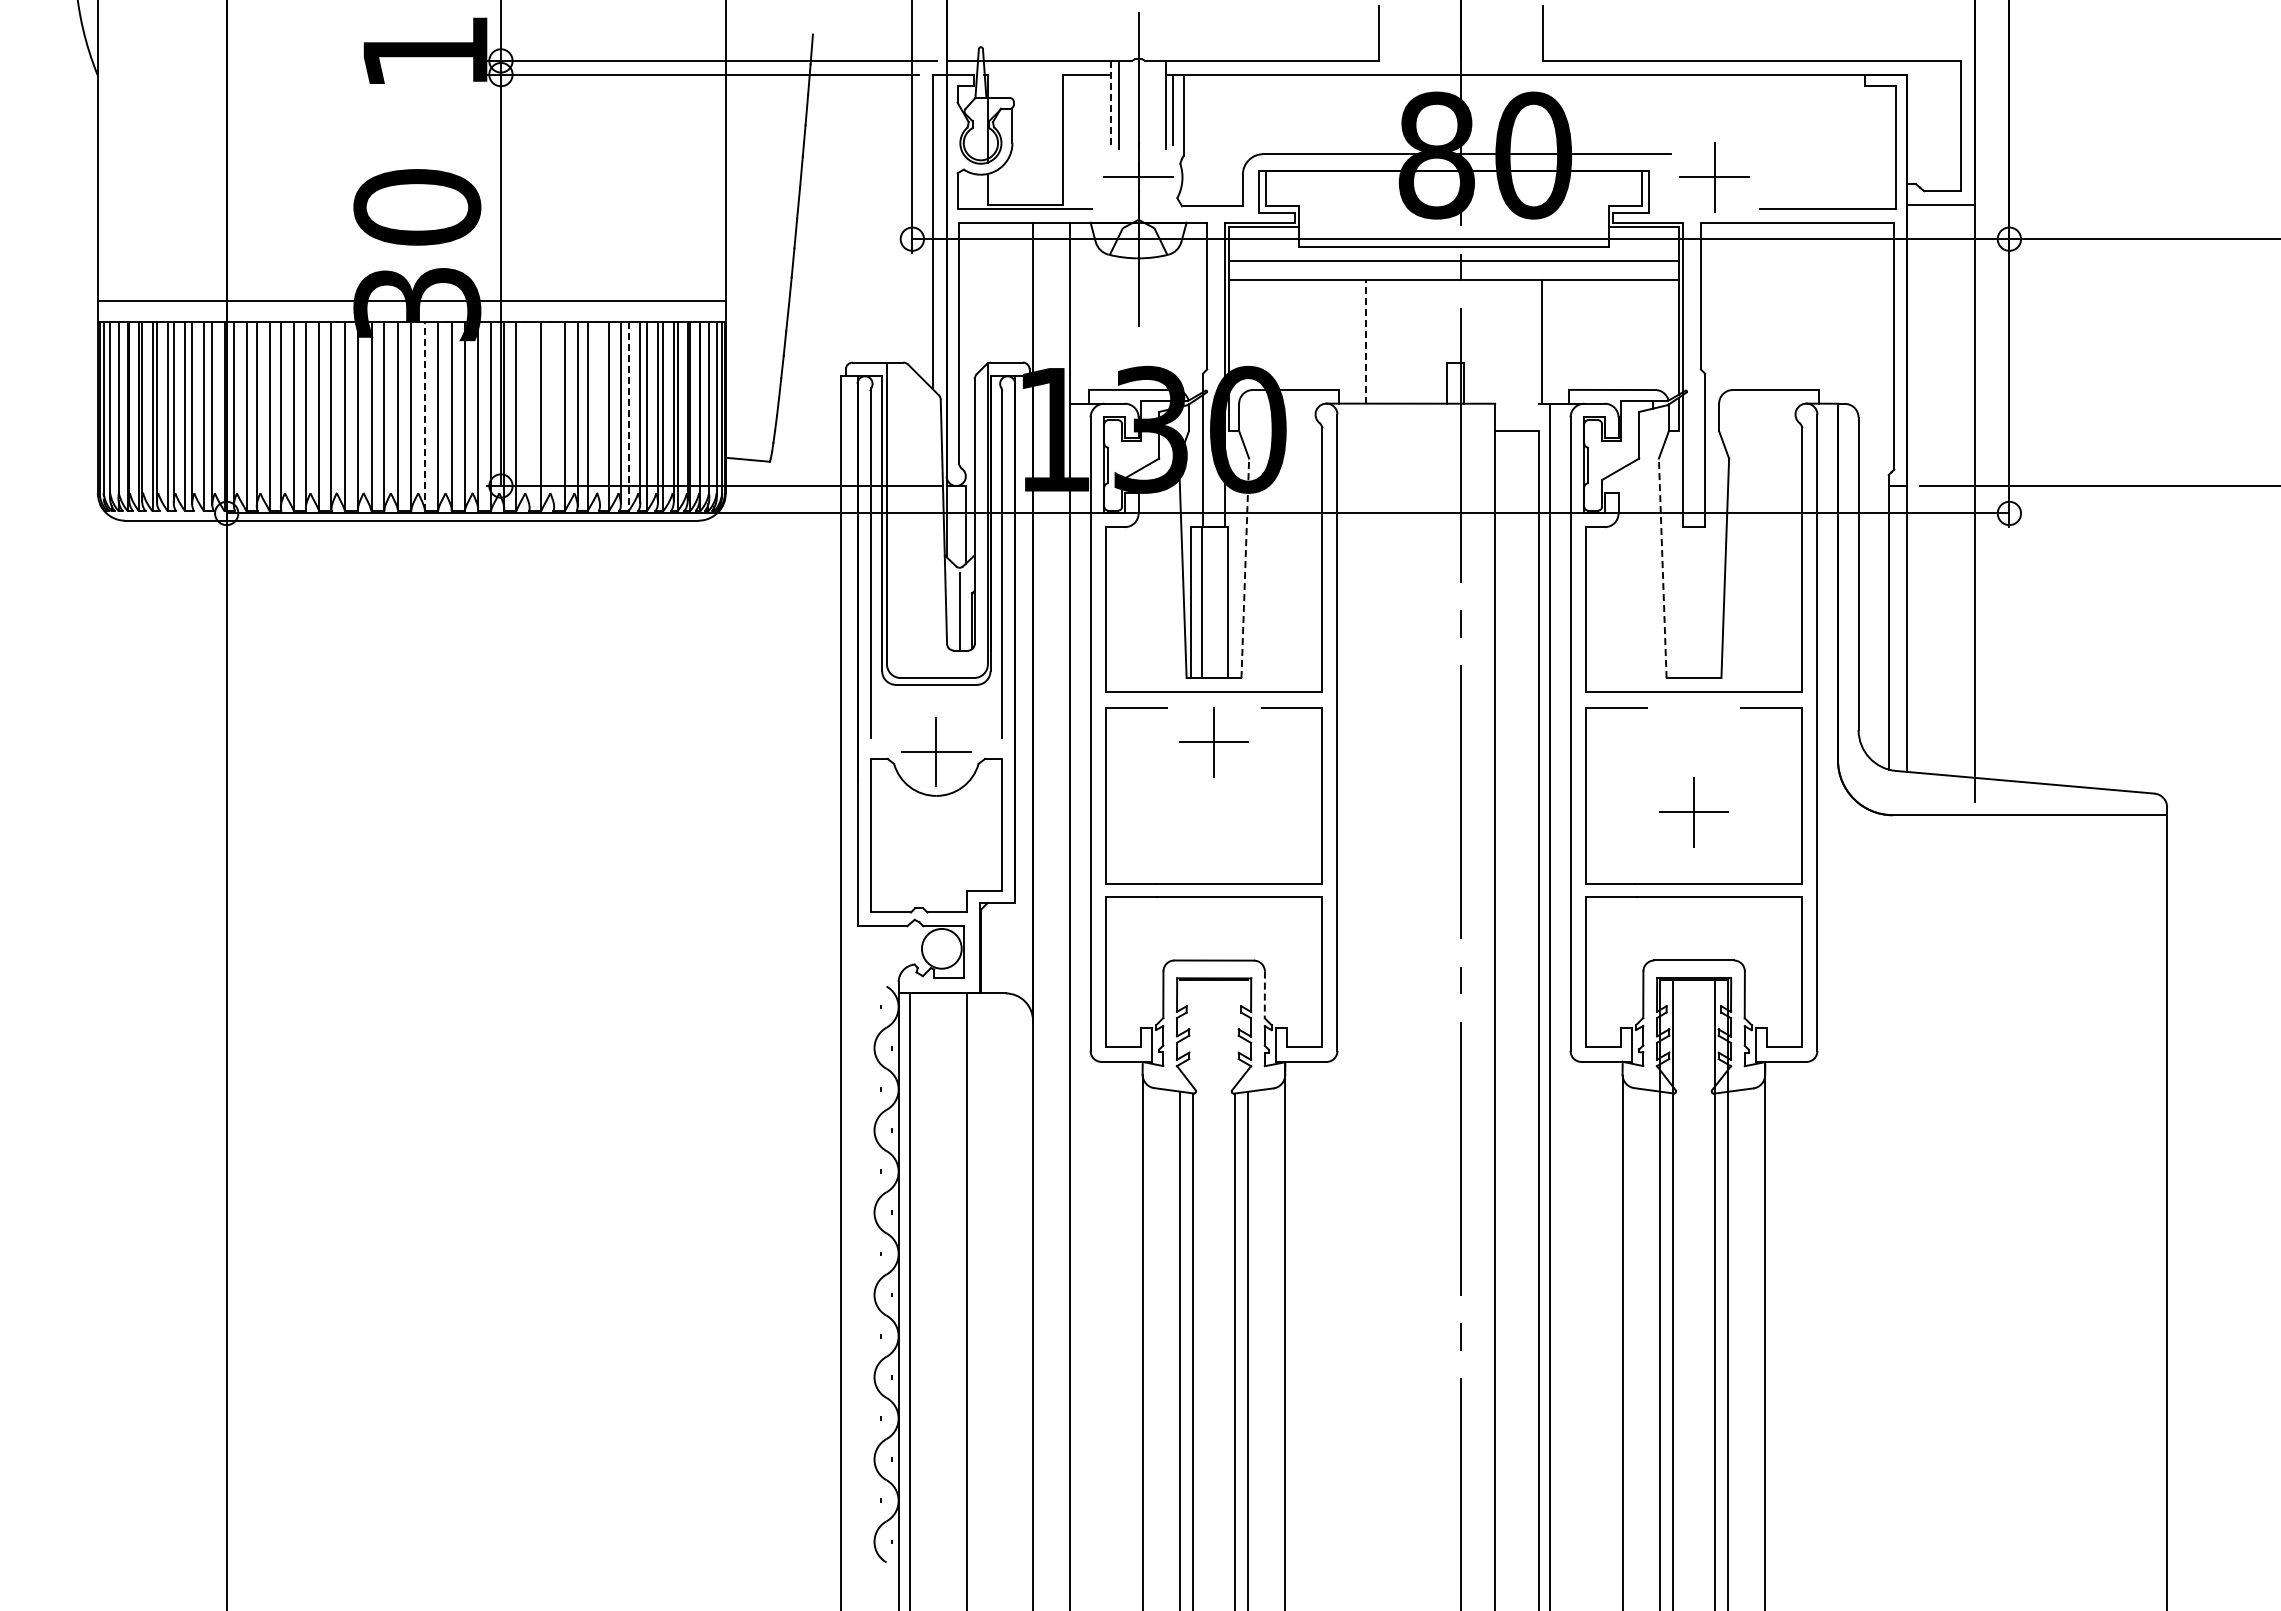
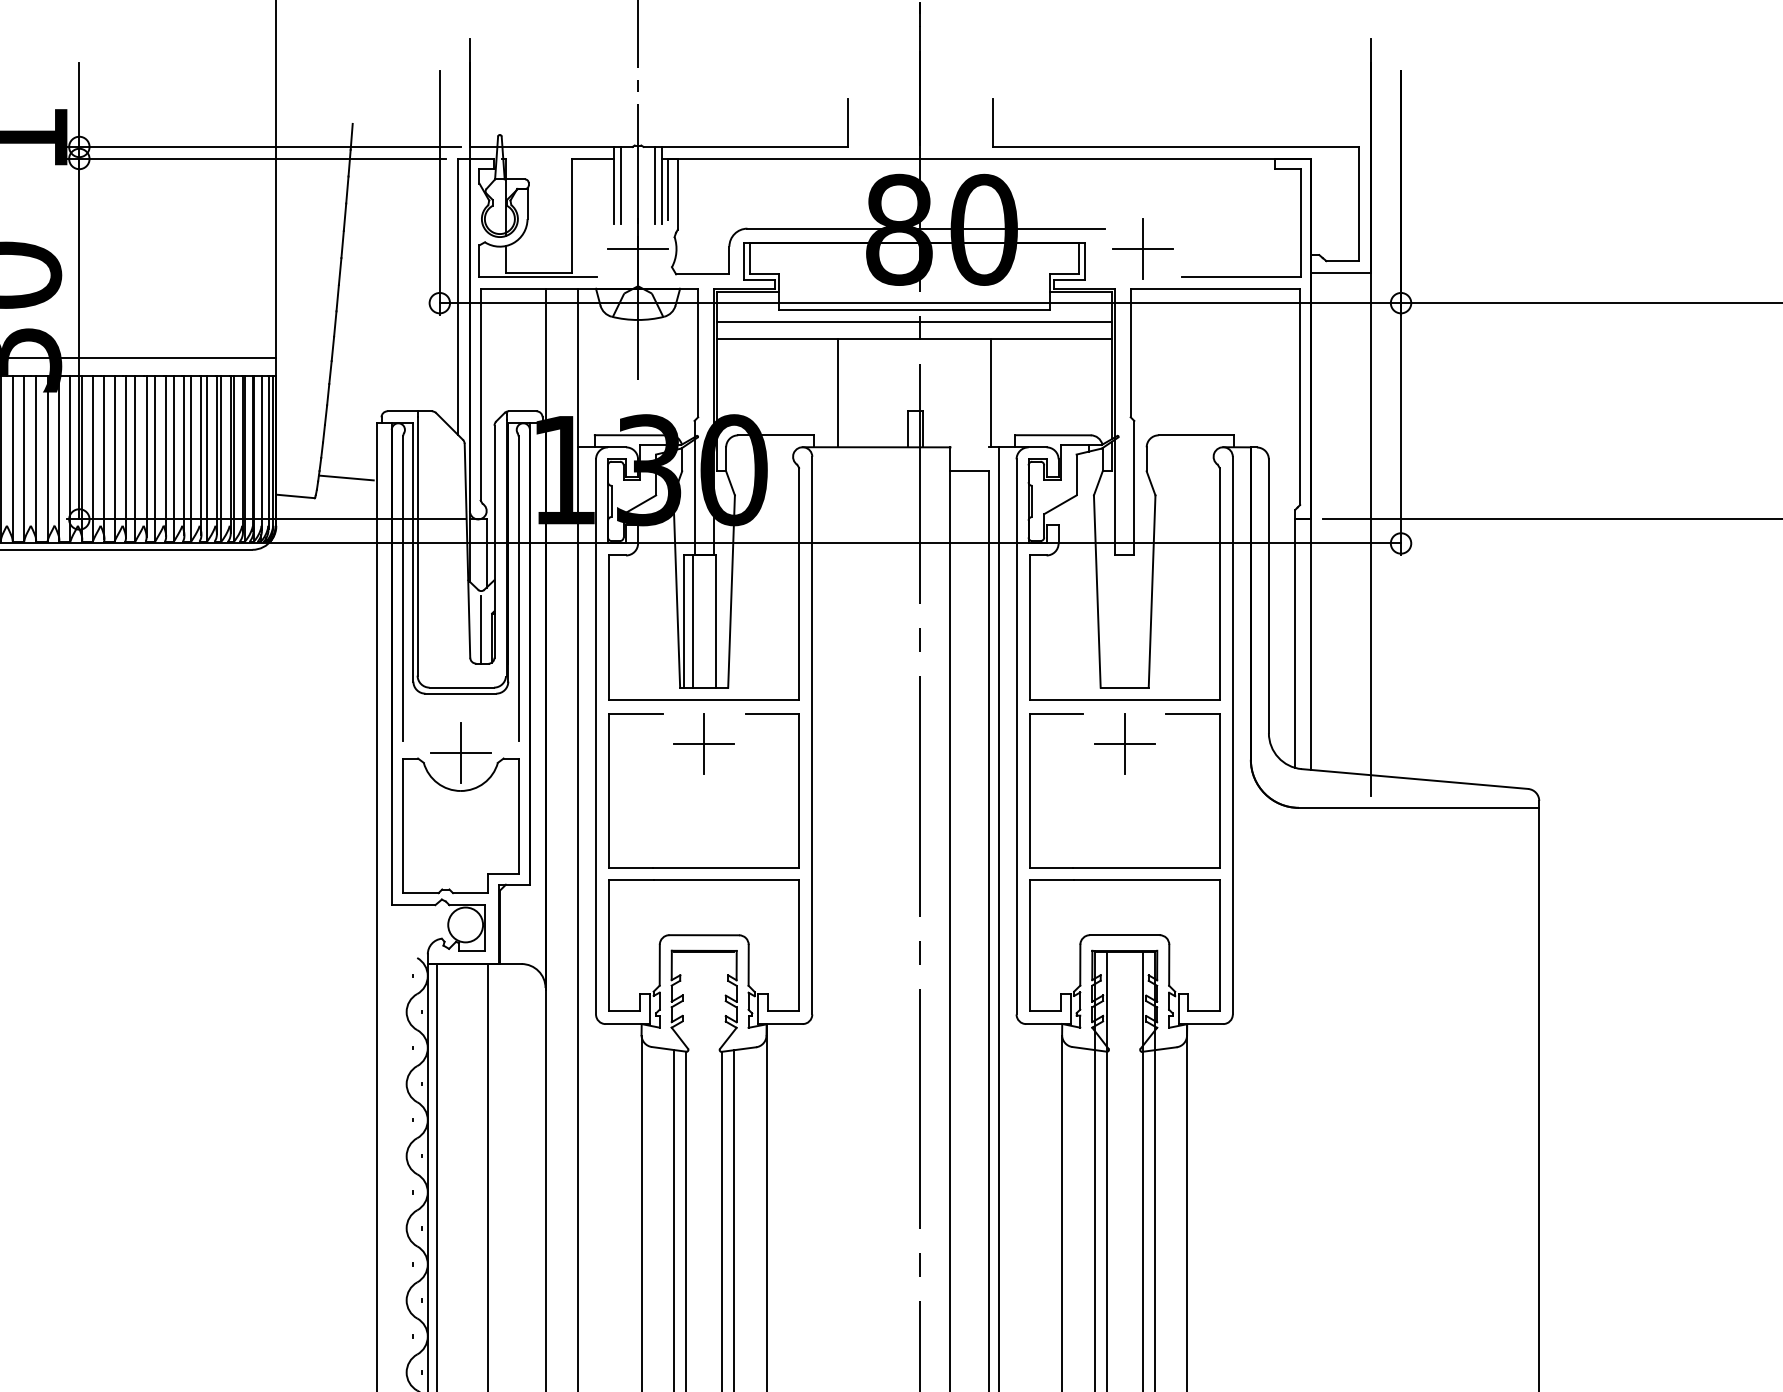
line: (1111, 104) -> (614, 185), dashed -> solid
line: (1157, 104) -> (654, 185), added
line: (1366, 341) -> (837, 392), dashed -> solid
line: (599, 413) -> (165, 455), added
line: (529, 414) -> (104, 456), added
line: (554, 414) -> (126, 456), added
line: (425, 416) -> (13, 458), dashed -> solid
line: (628, 416) -> (191, 458), dashed -> solid
line: (805, 438) -> (346, 477), added
line: (1245, 568) -> (731, 591), dashed -> solid
line: (1662, 568) -> (1097, 591), dashed -> solid
part: (1693, 812) -> (1124, 744), moved
line: (1264, 995) -> (748, 965), dashed -> solid

